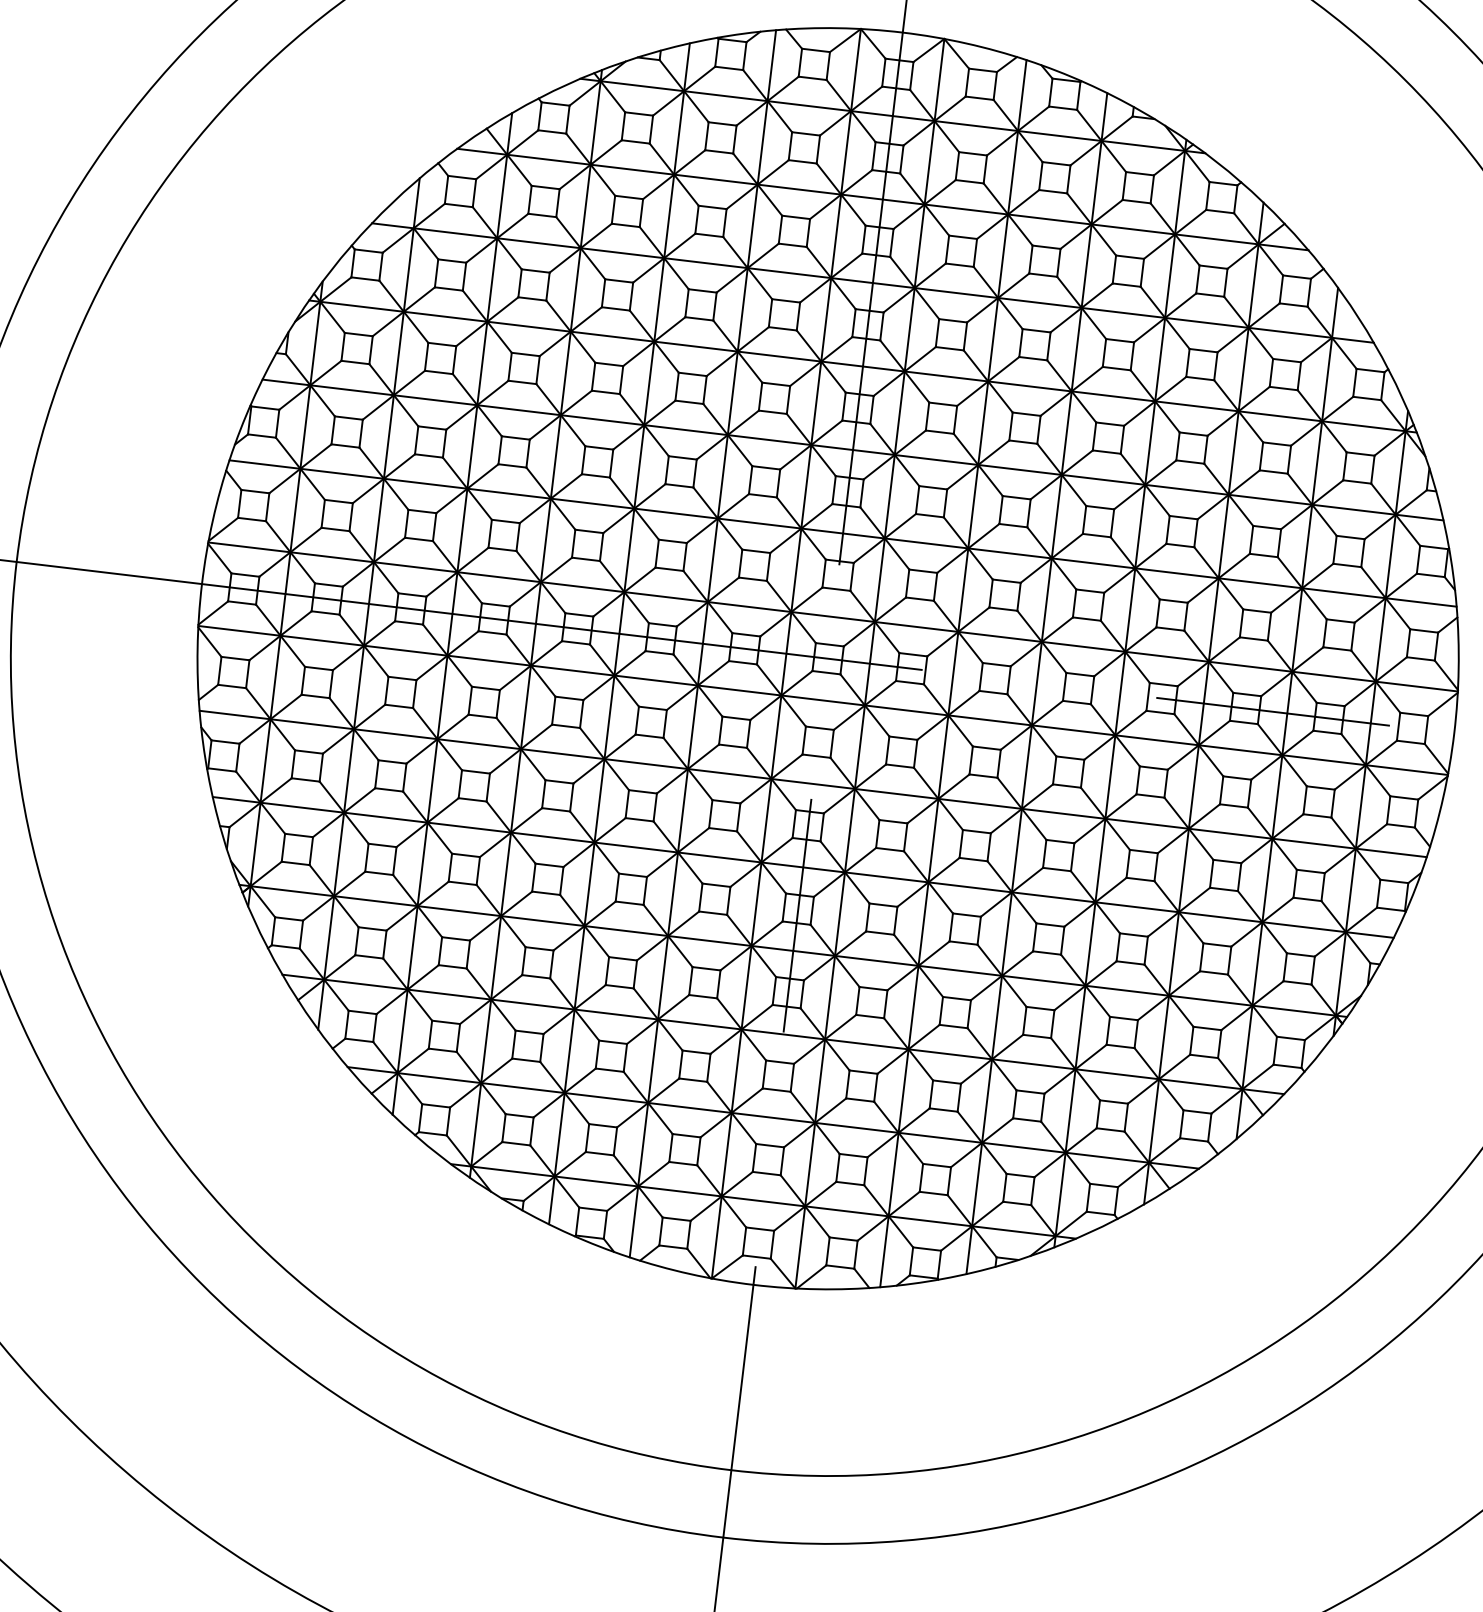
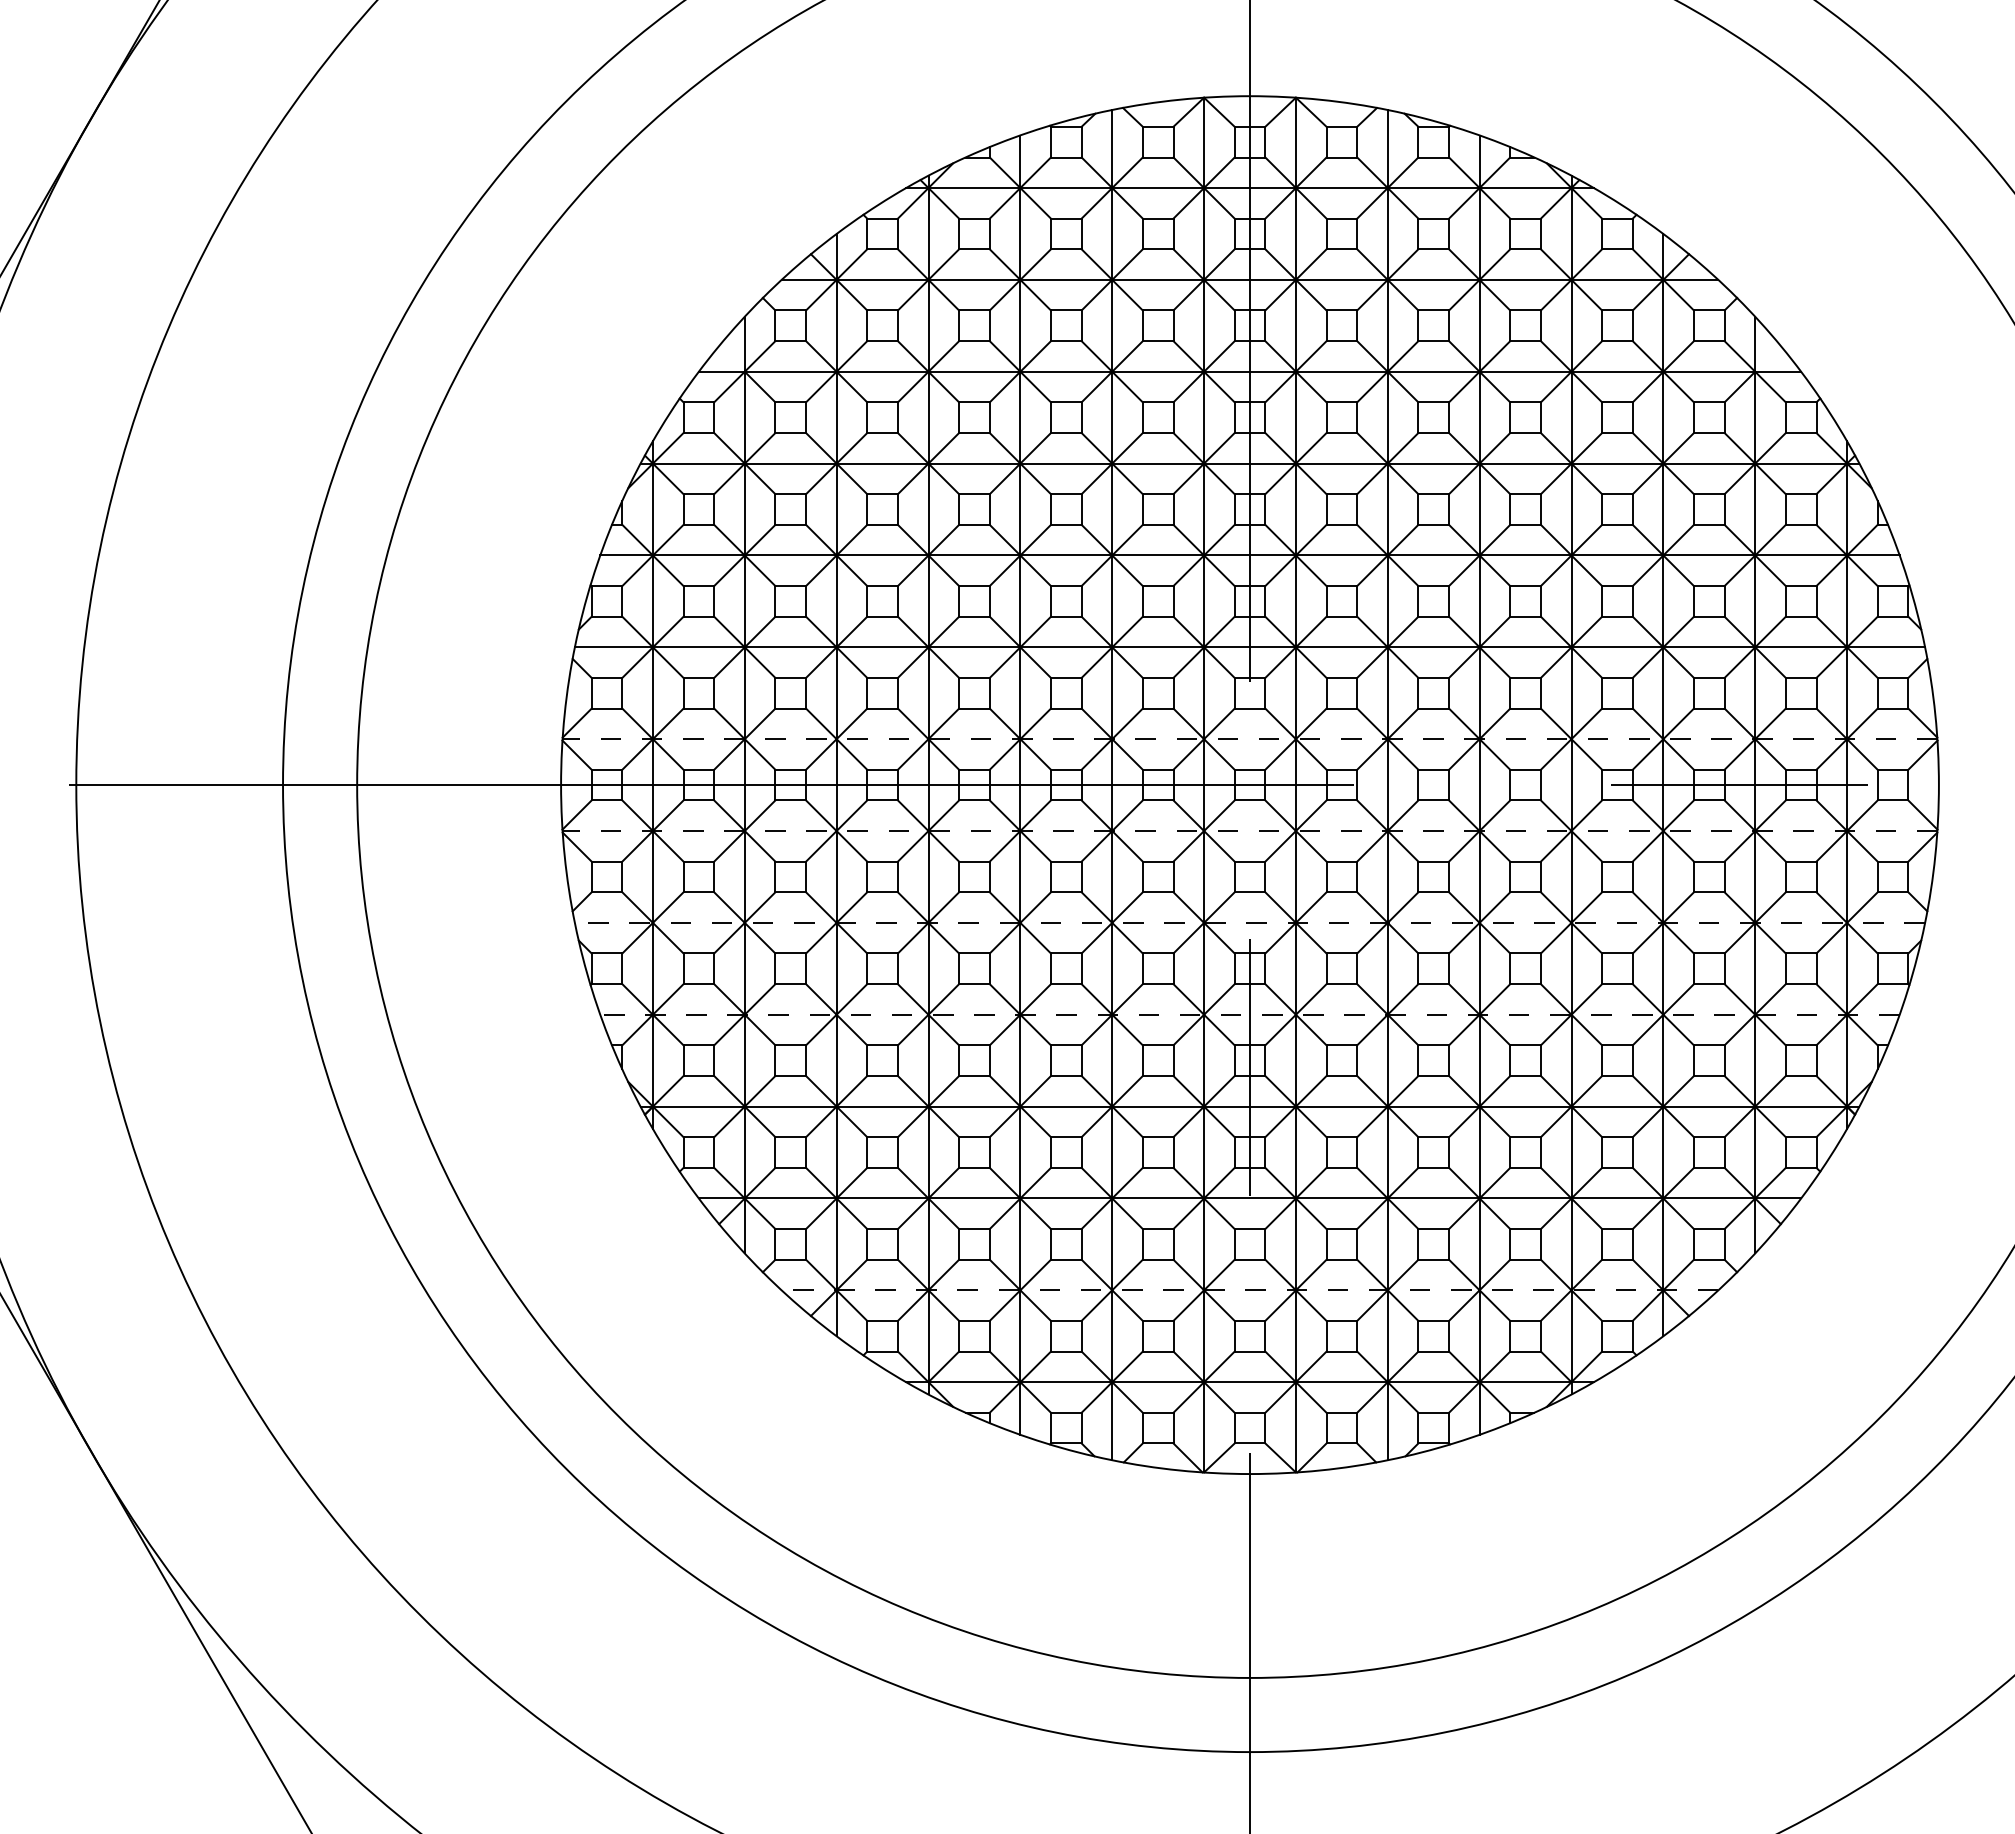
line: (832, 617) -> (1249, 739), solid -> dashed
line: (822, 700) -> (1249, 831), solid -> dashed
line: (812, 783) -> (1249, 922), solid -> dashed
line: (803, 867) -> (1250, 1014), solid -> dashed
line: (772, 1118) -> (1249, 1290), solid -> dashed

